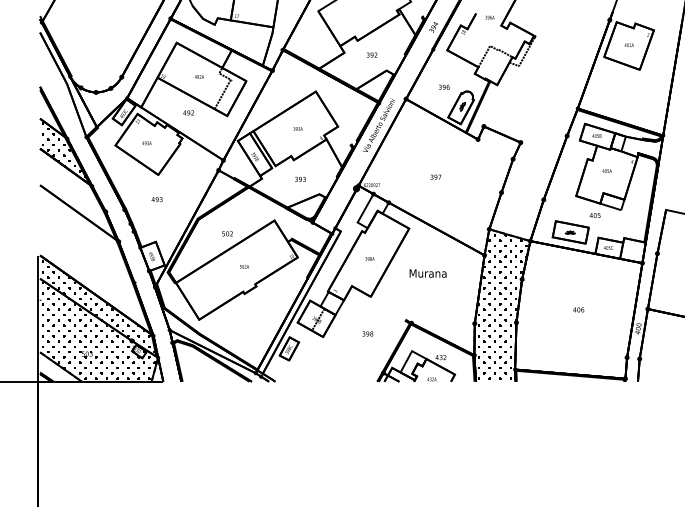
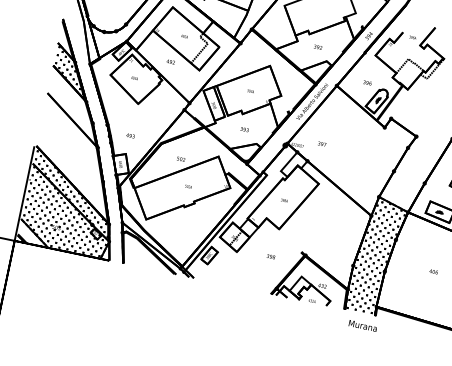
text: (435, 176) -> (321, 143), moved
text: (156, 199) -> (130, 135), moved
text: (427, 273) -> (362, 325), moved

